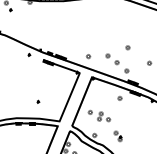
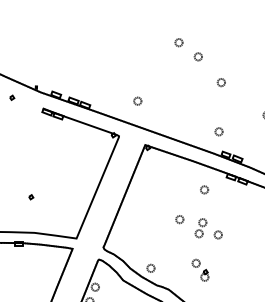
part: (112, 59) -> (188, 50), moved
part: (99, 116) -> (199, 228), moved

